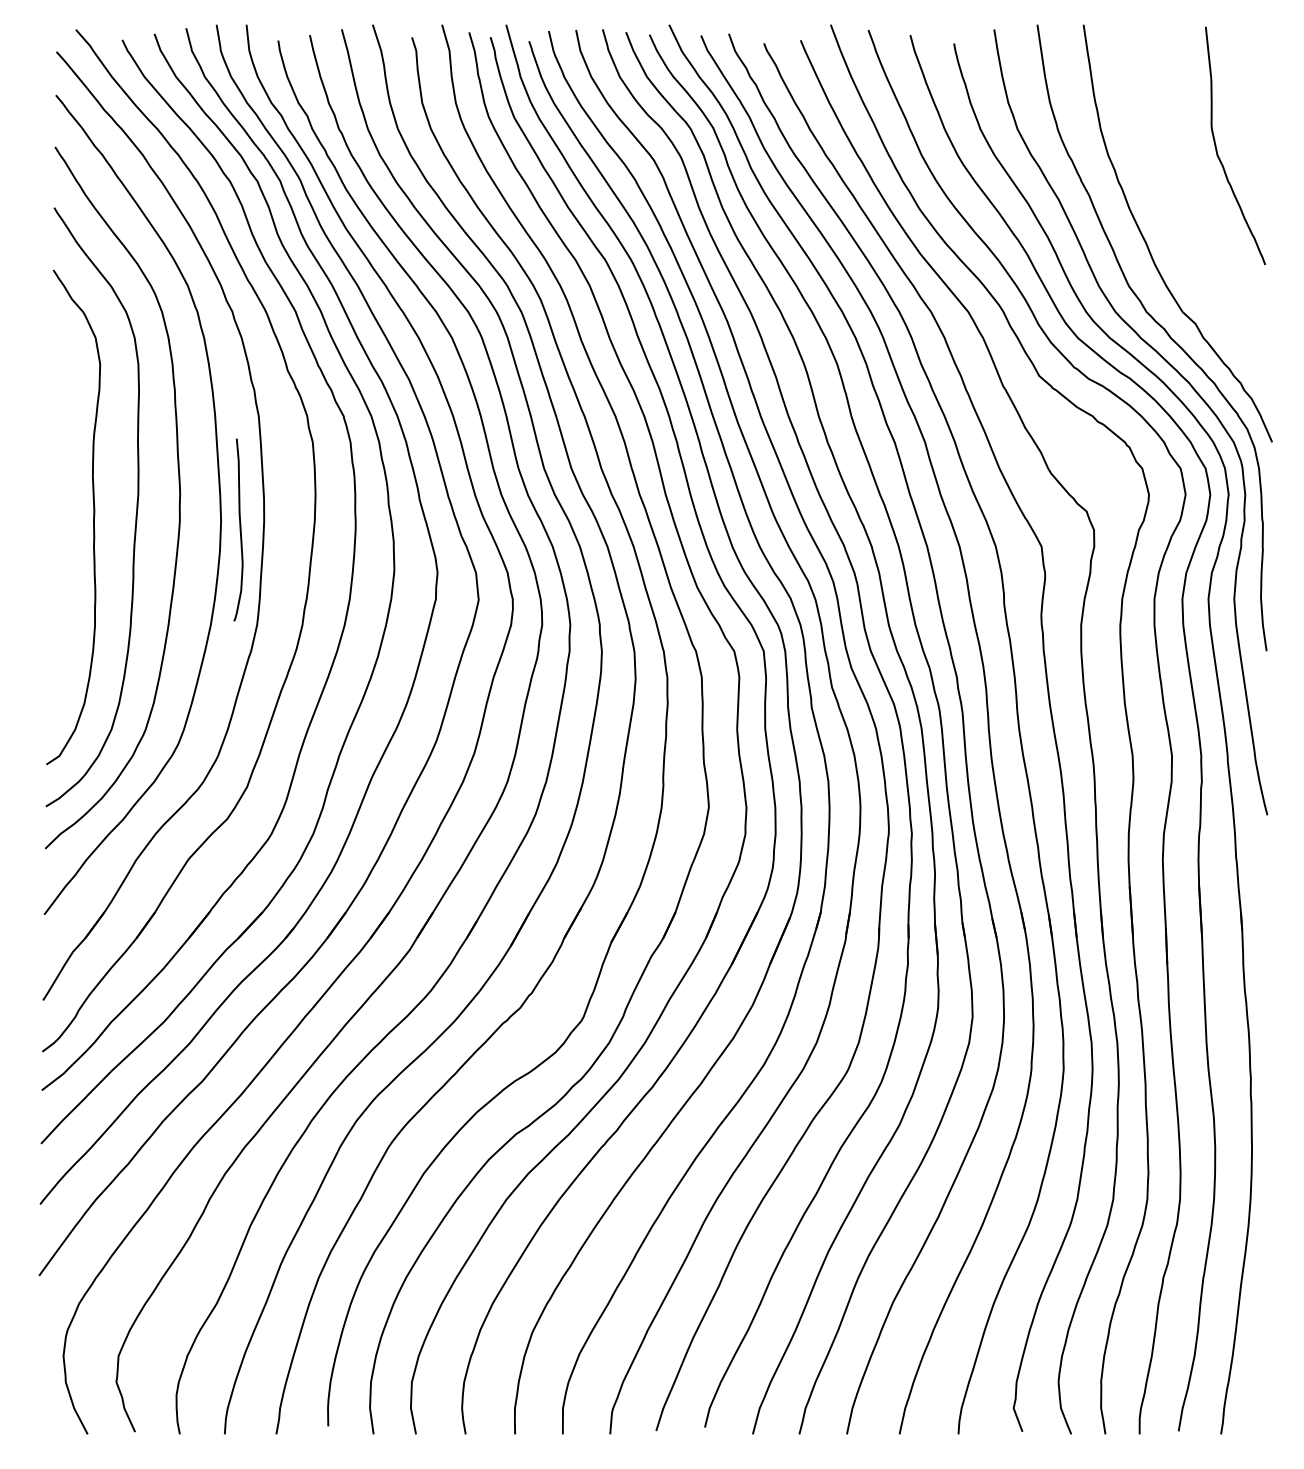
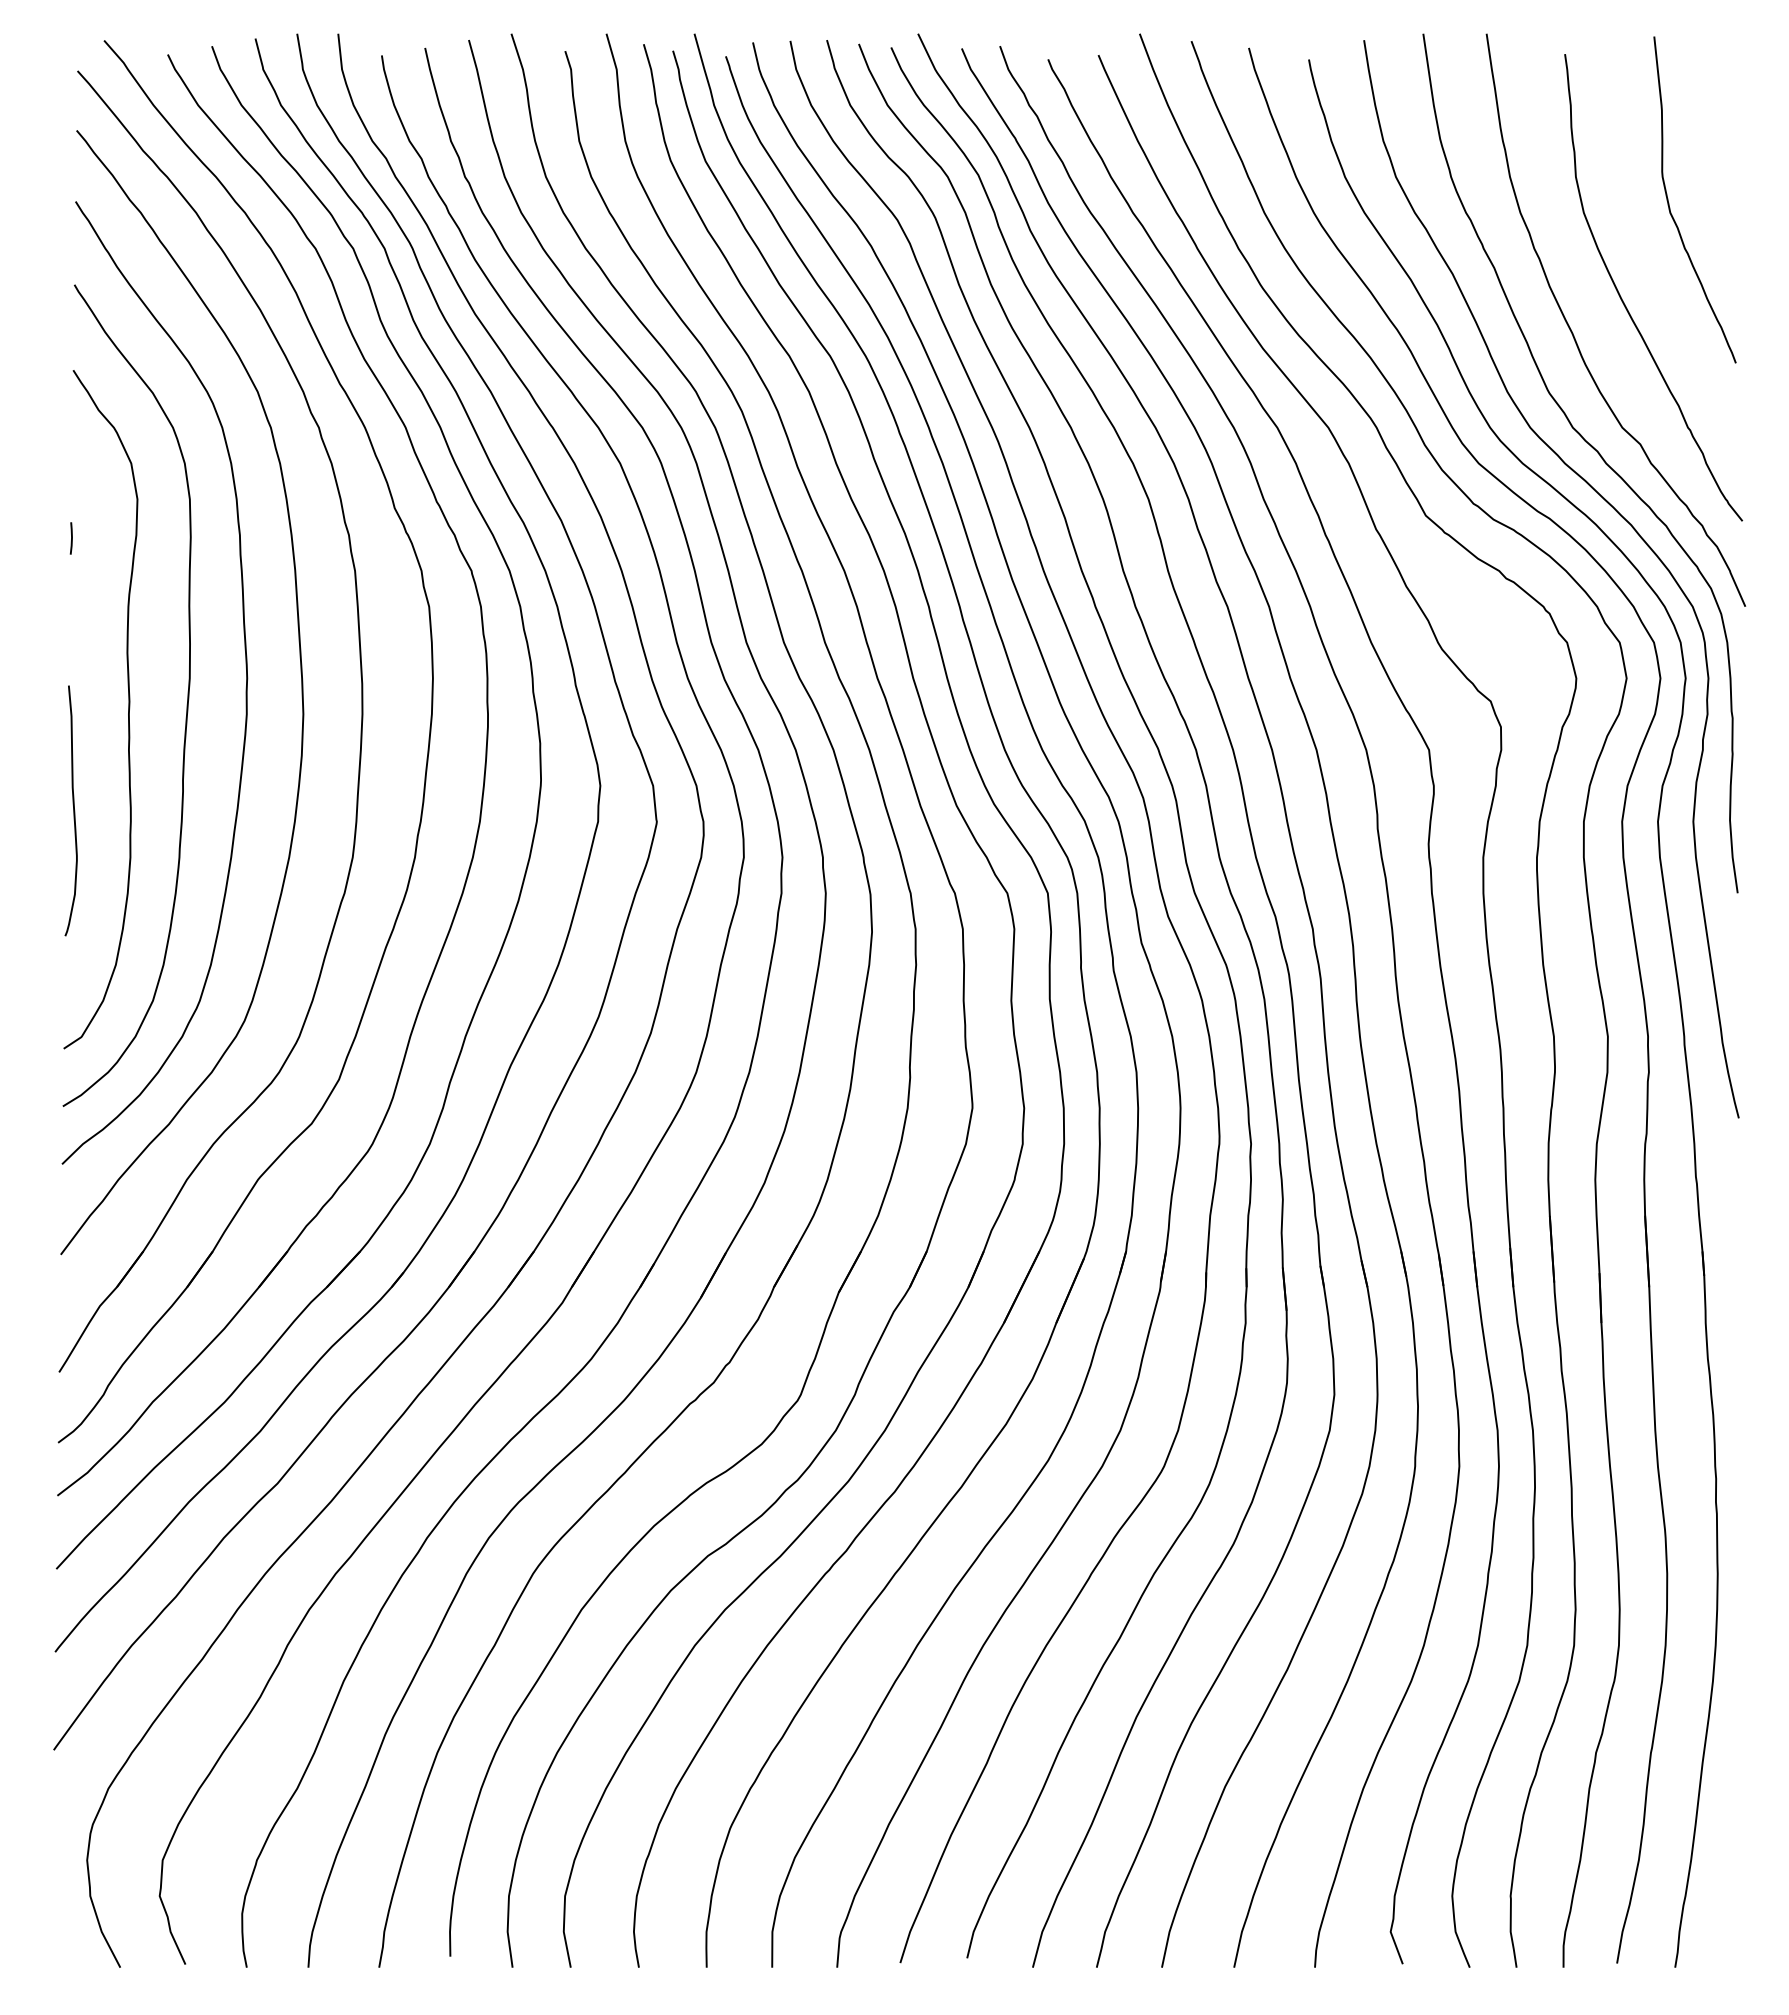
curve: (1184, 220) -> (1624, 302), added
line: (52, 392) -> (71, 538), added
curve: (240, 529) -> (73, 810), moved

